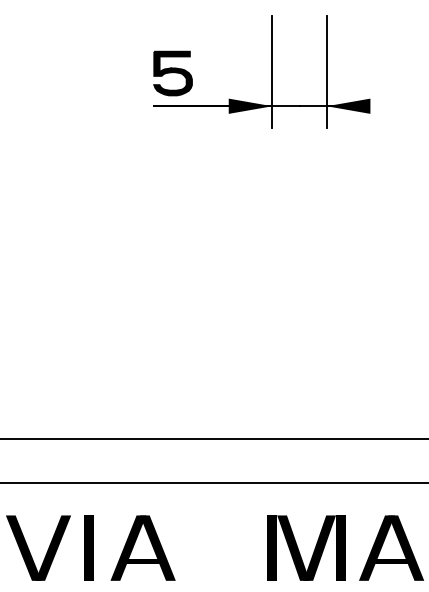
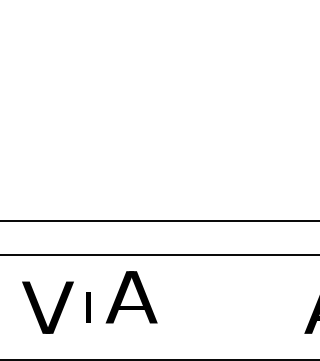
part: (88, 547) -> (87, 307), size x0.6
part: (142, 547) -> (131, 296), moved
part: (299, 550) -> (256, 309), removed

